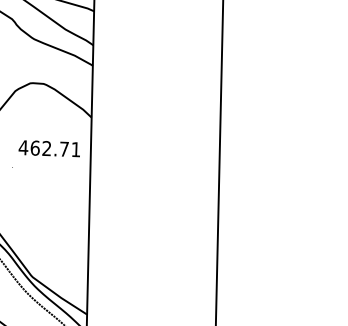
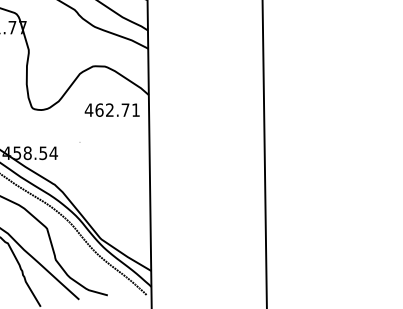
text: (48, 147) -> (111, 109), moved

